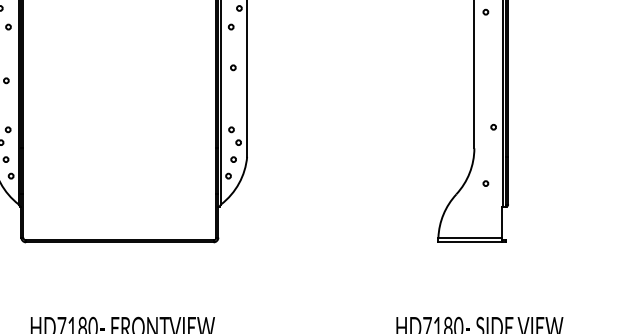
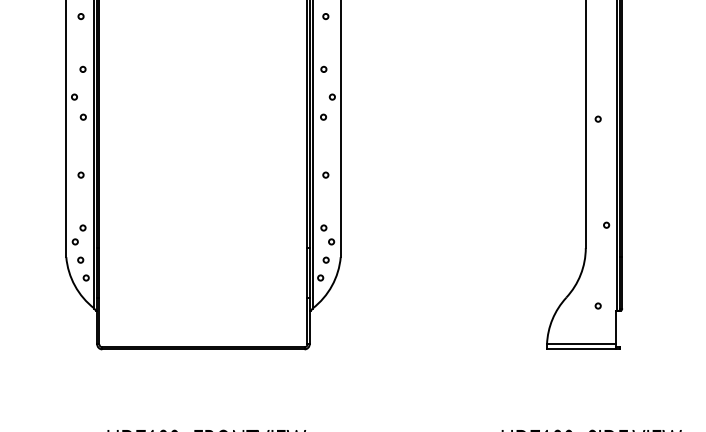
circle: (485, 11) -> (597, 118), moved
circle: (233, 67) -> (325, 174), moved
circle: (485, 183) -> (597, 305), moved

